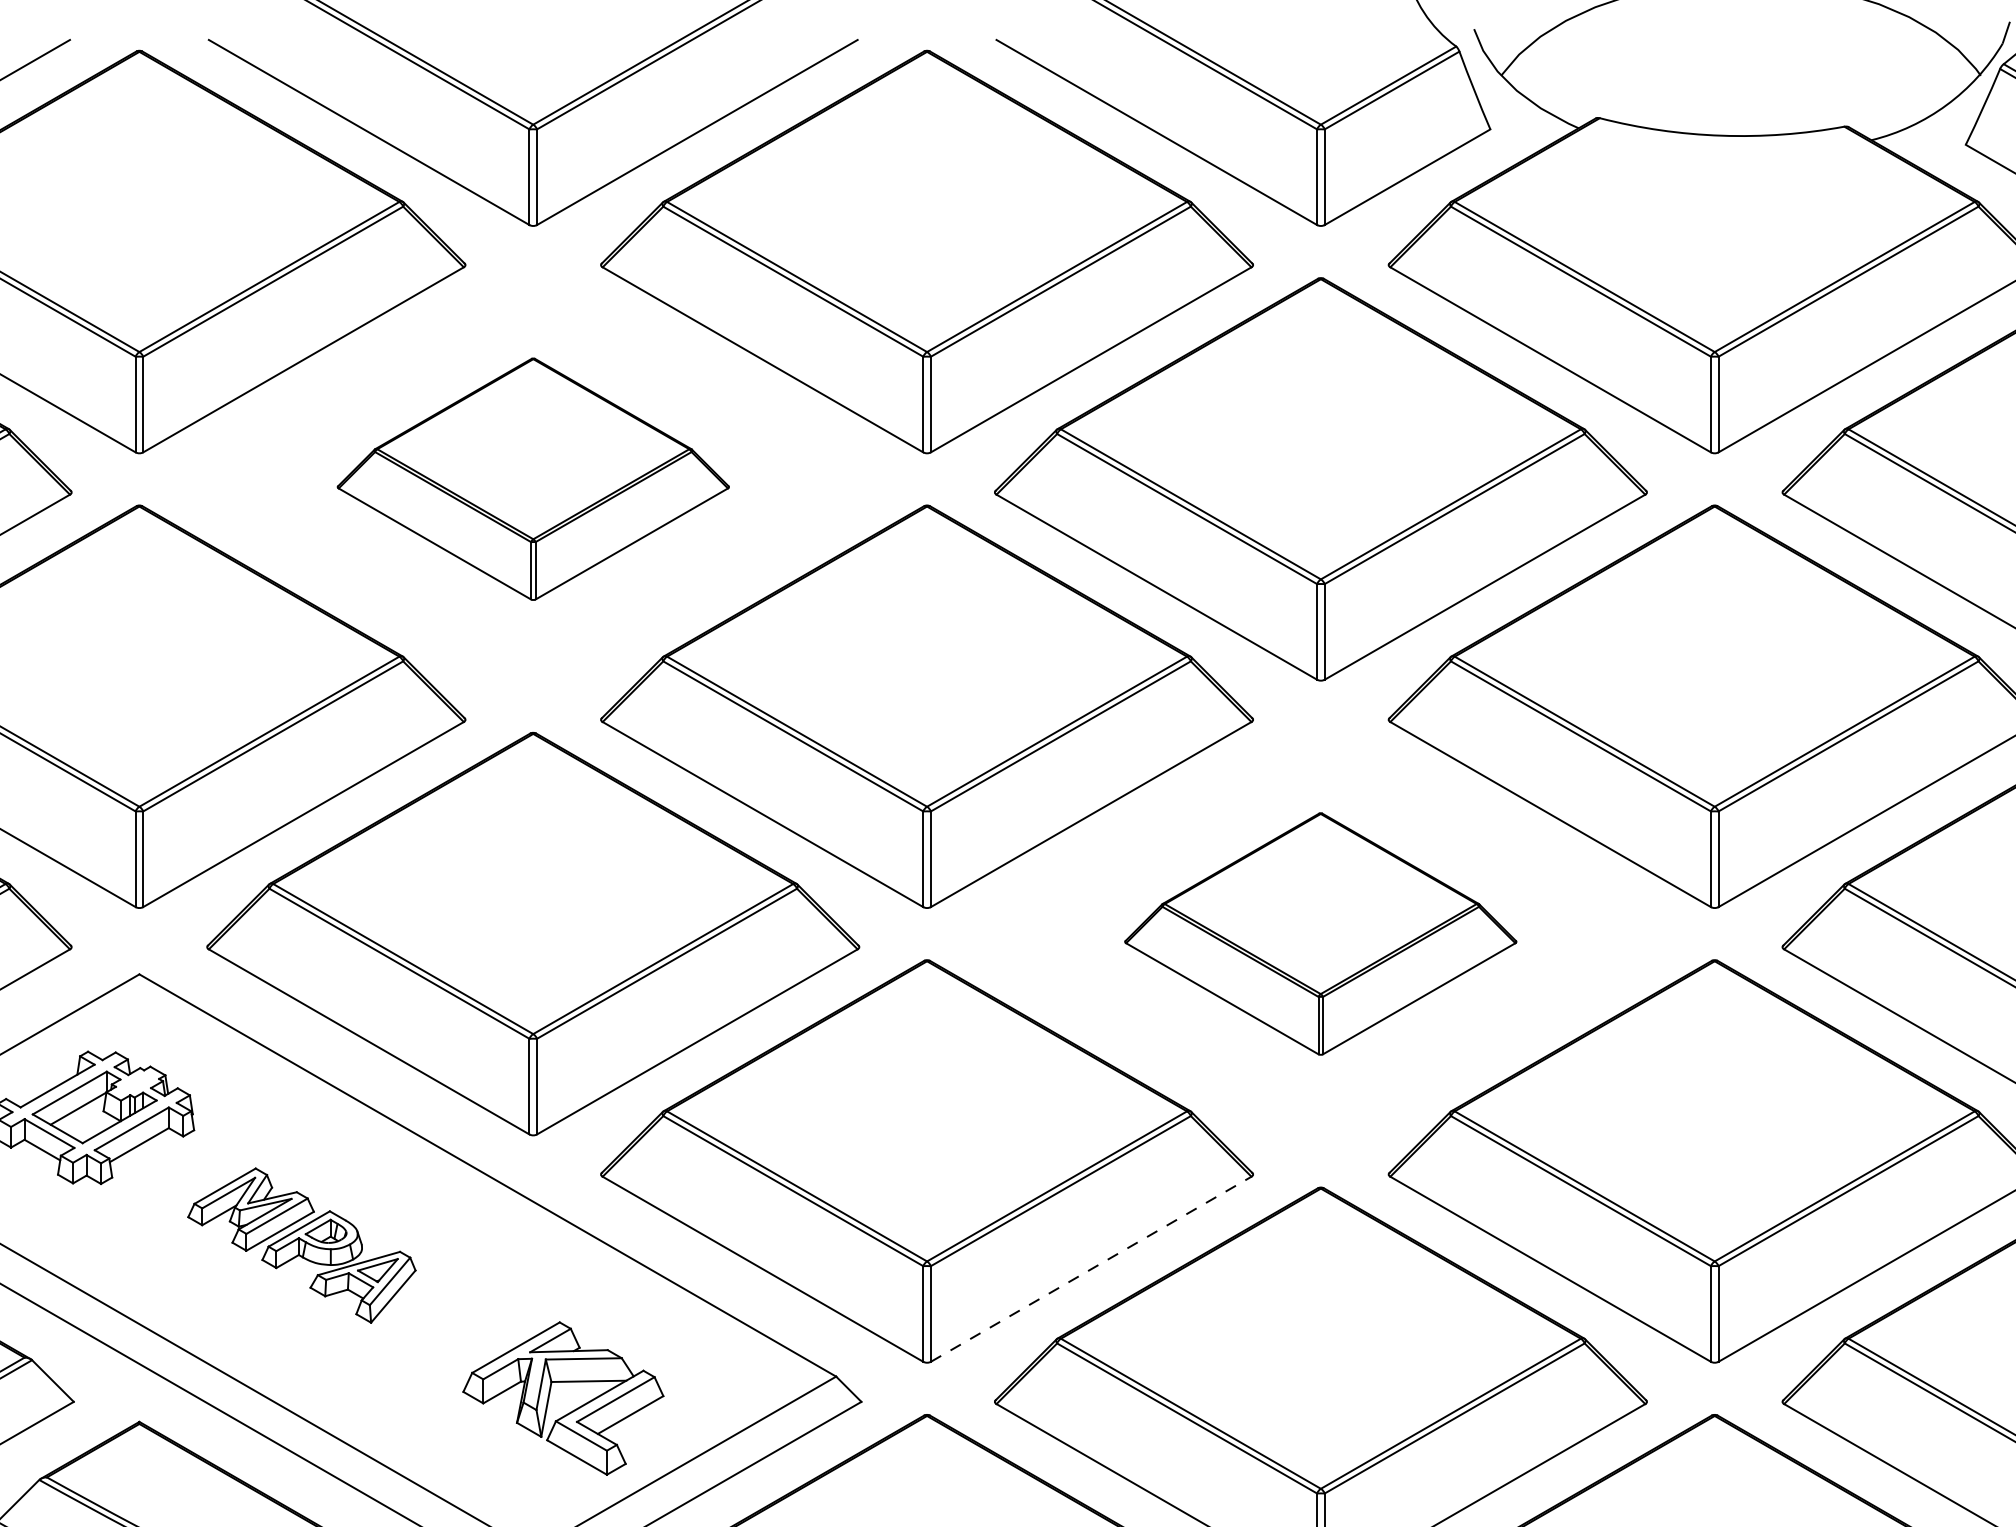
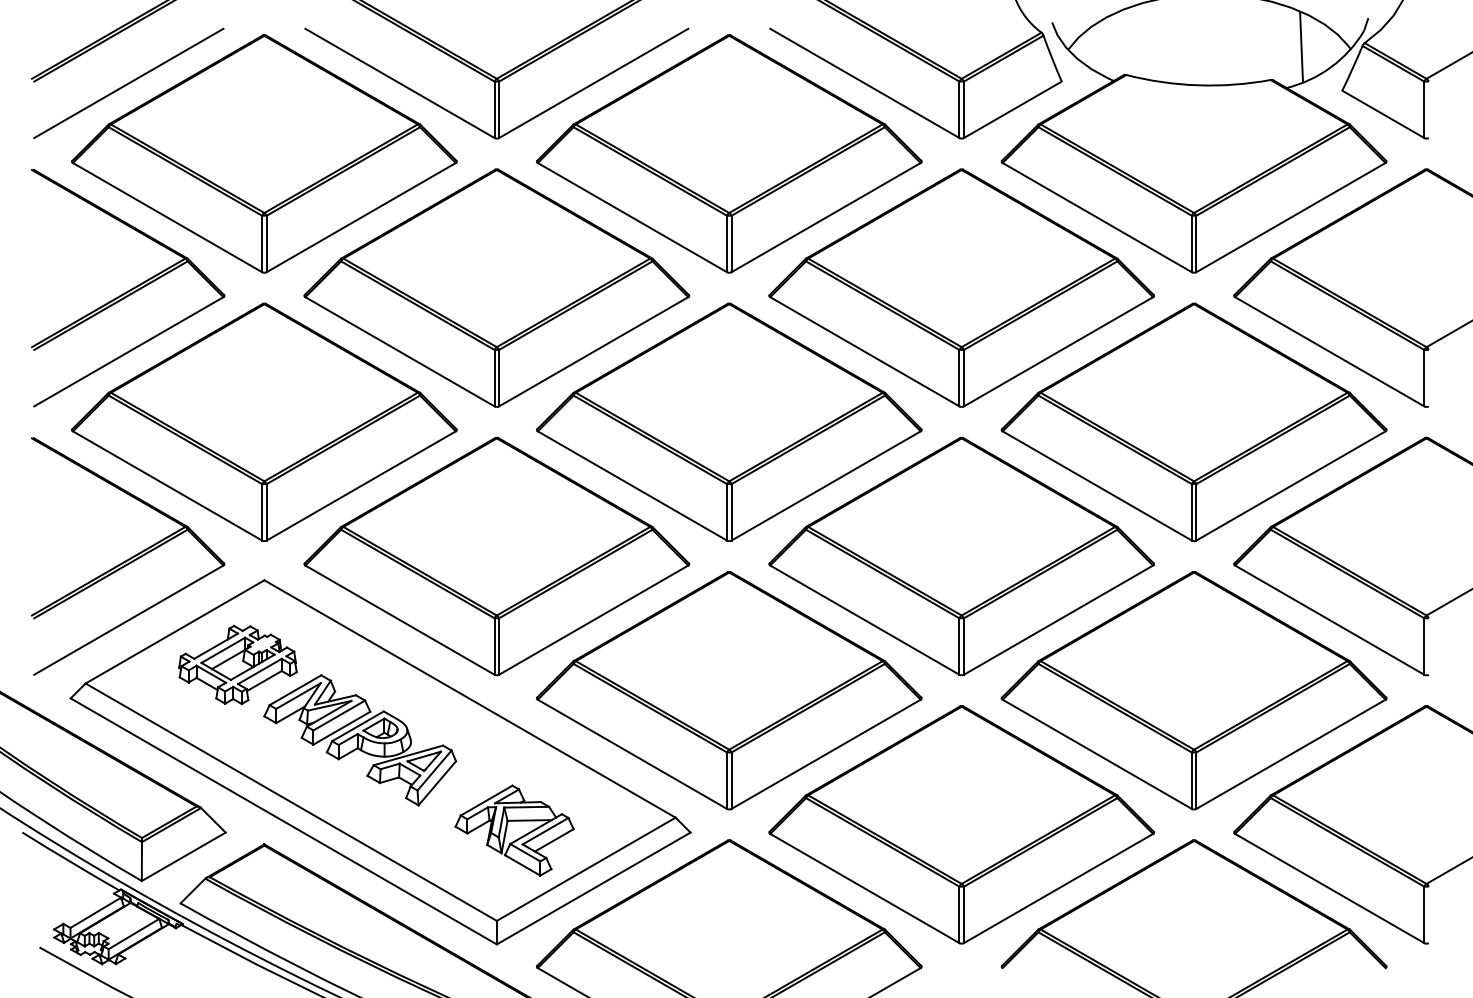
line: (1896, 69) -> (1301, 46), added
part: (532, 478) -> (496, 287), size x1.67
part: (1320, 934) -> (961, 556), size x1.67
part: (302, 1245) -> (360, 740), size x1.43
line: (1091, 1269) -> (826, 754), dashed -> solid

